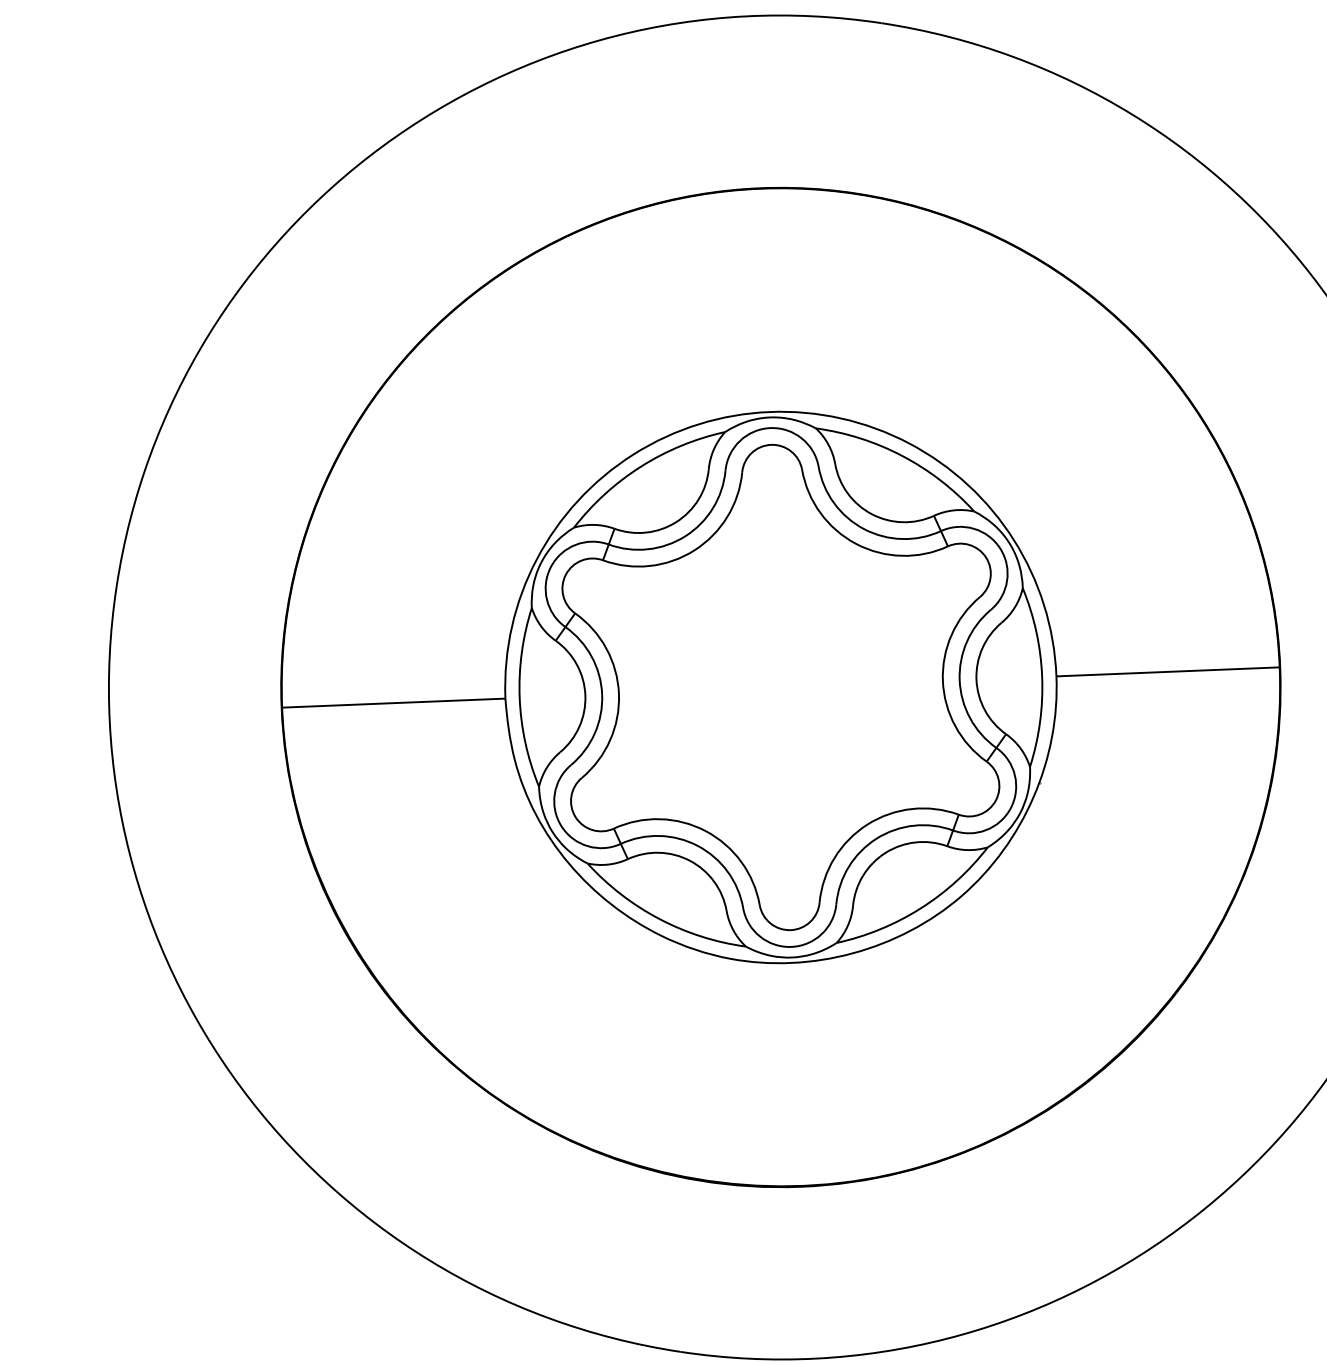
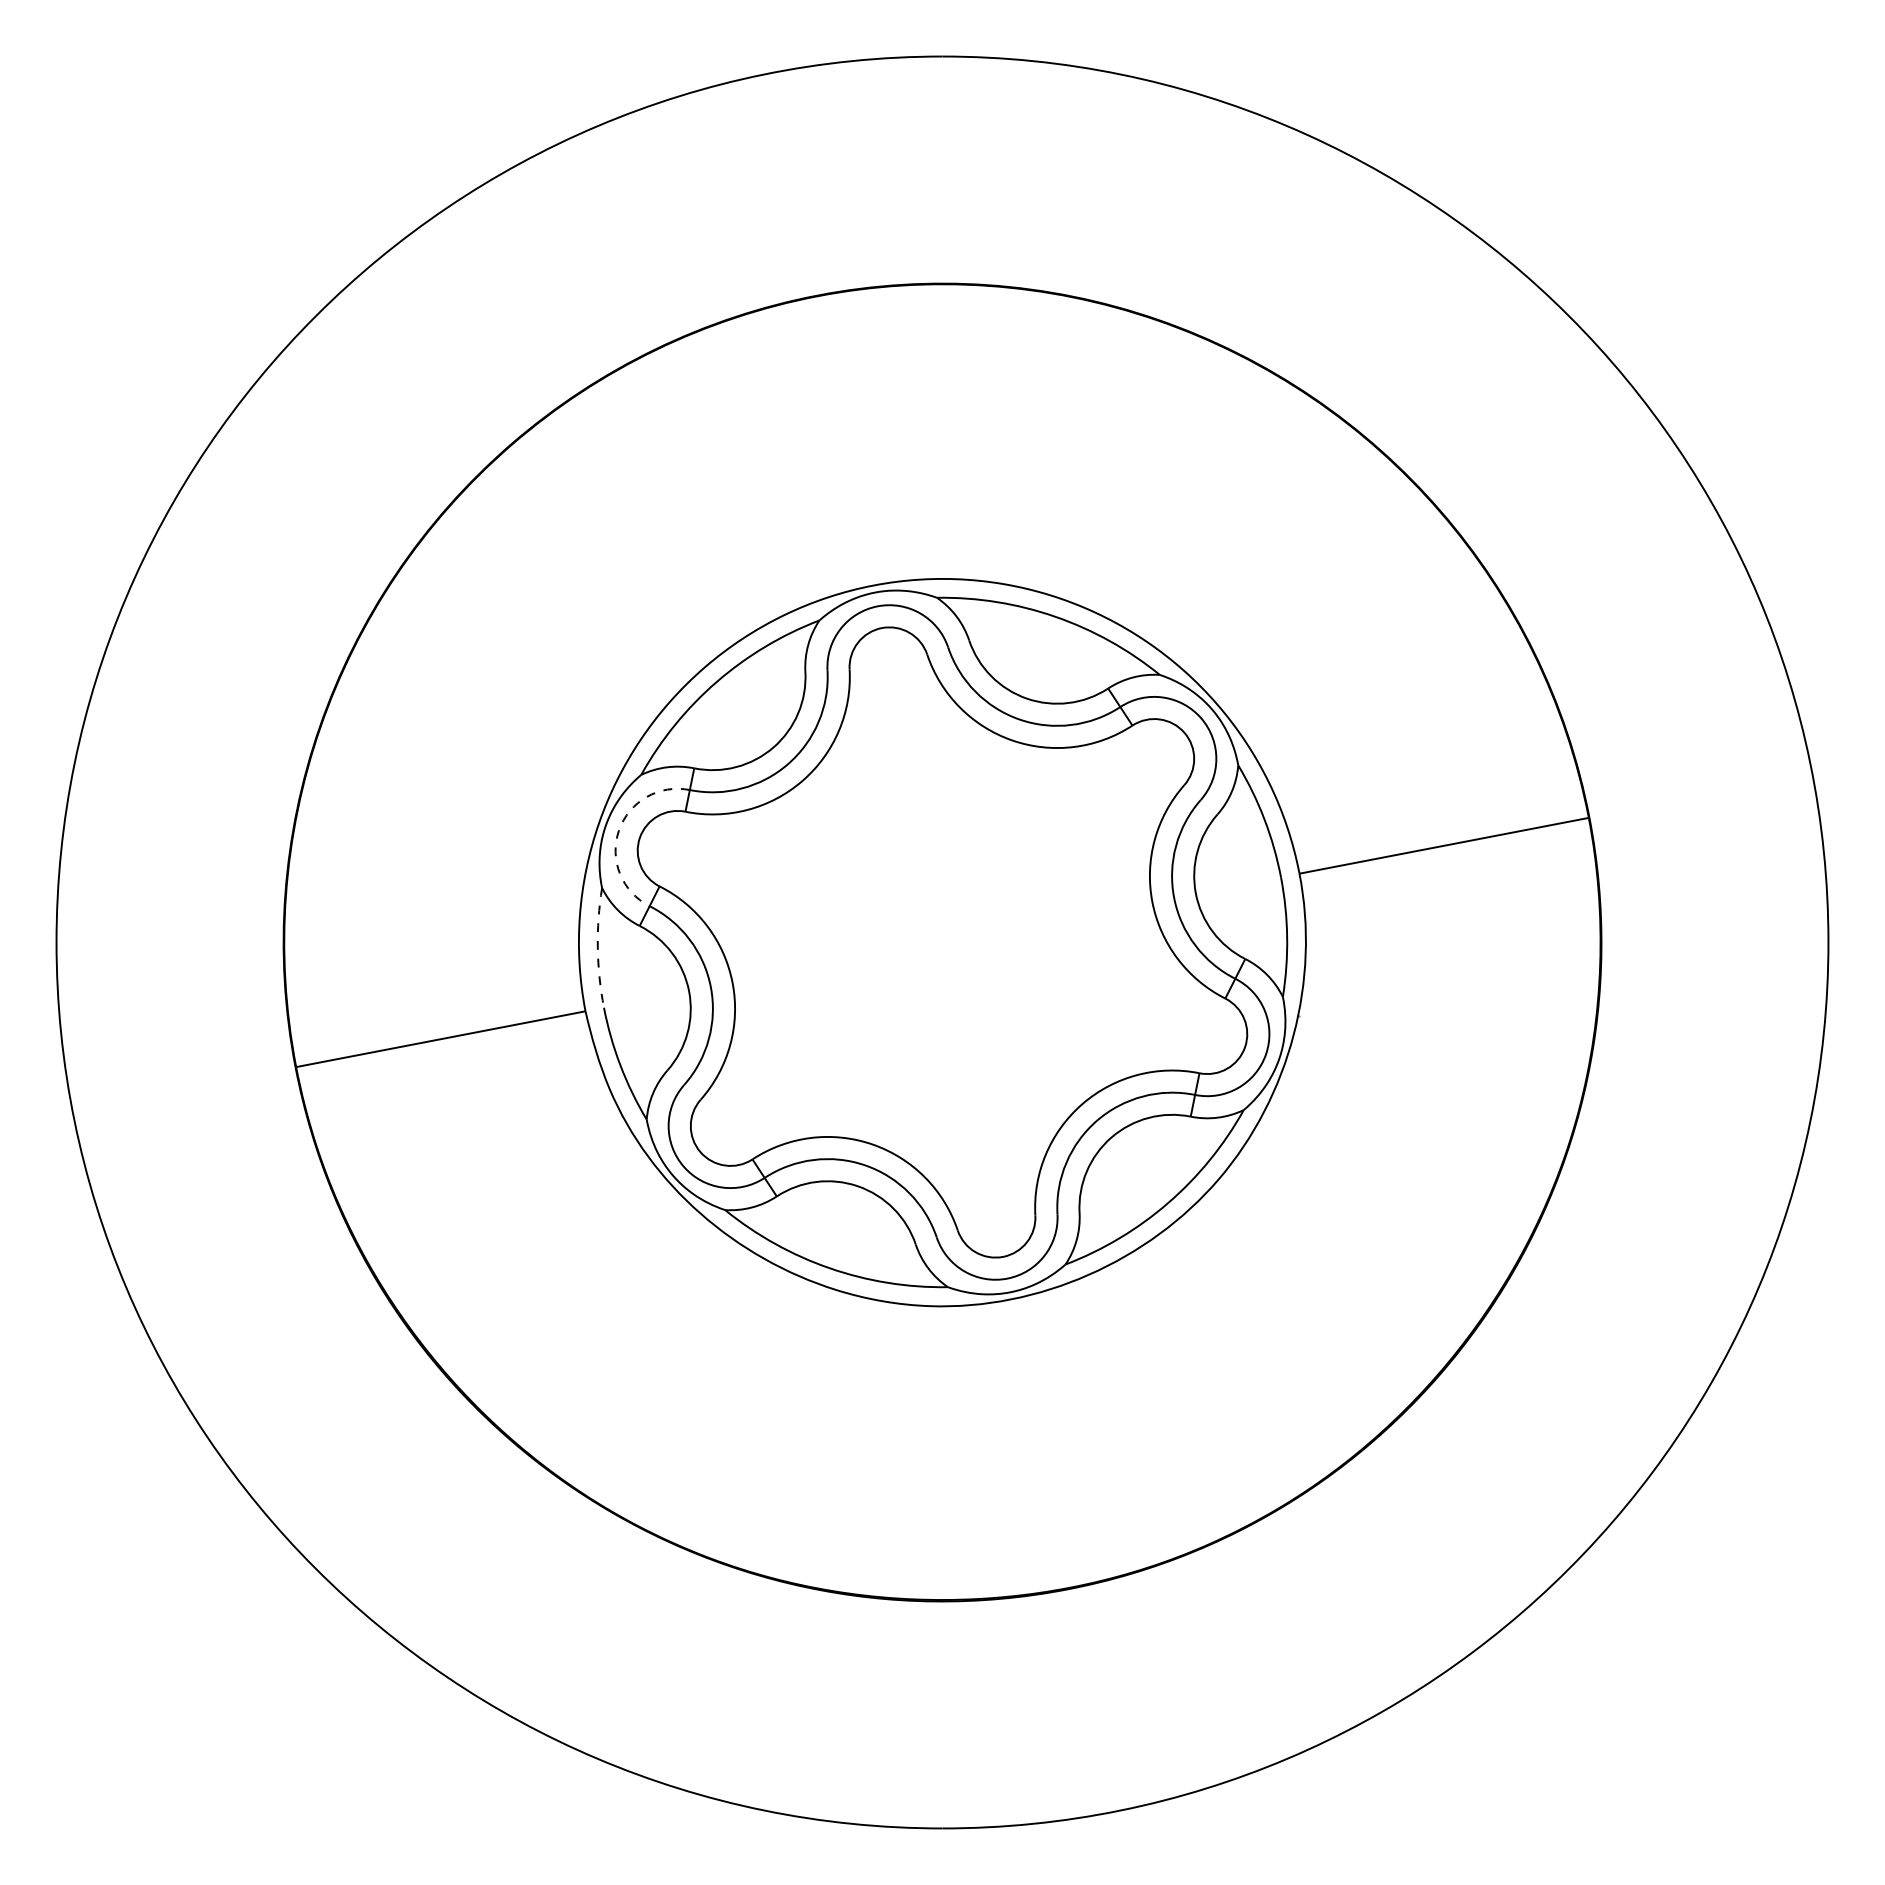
arc: (550, 566) -> (618, 830), solid -> dashed
arc: (521, 652) -> (597, 947), solid -> dashed

